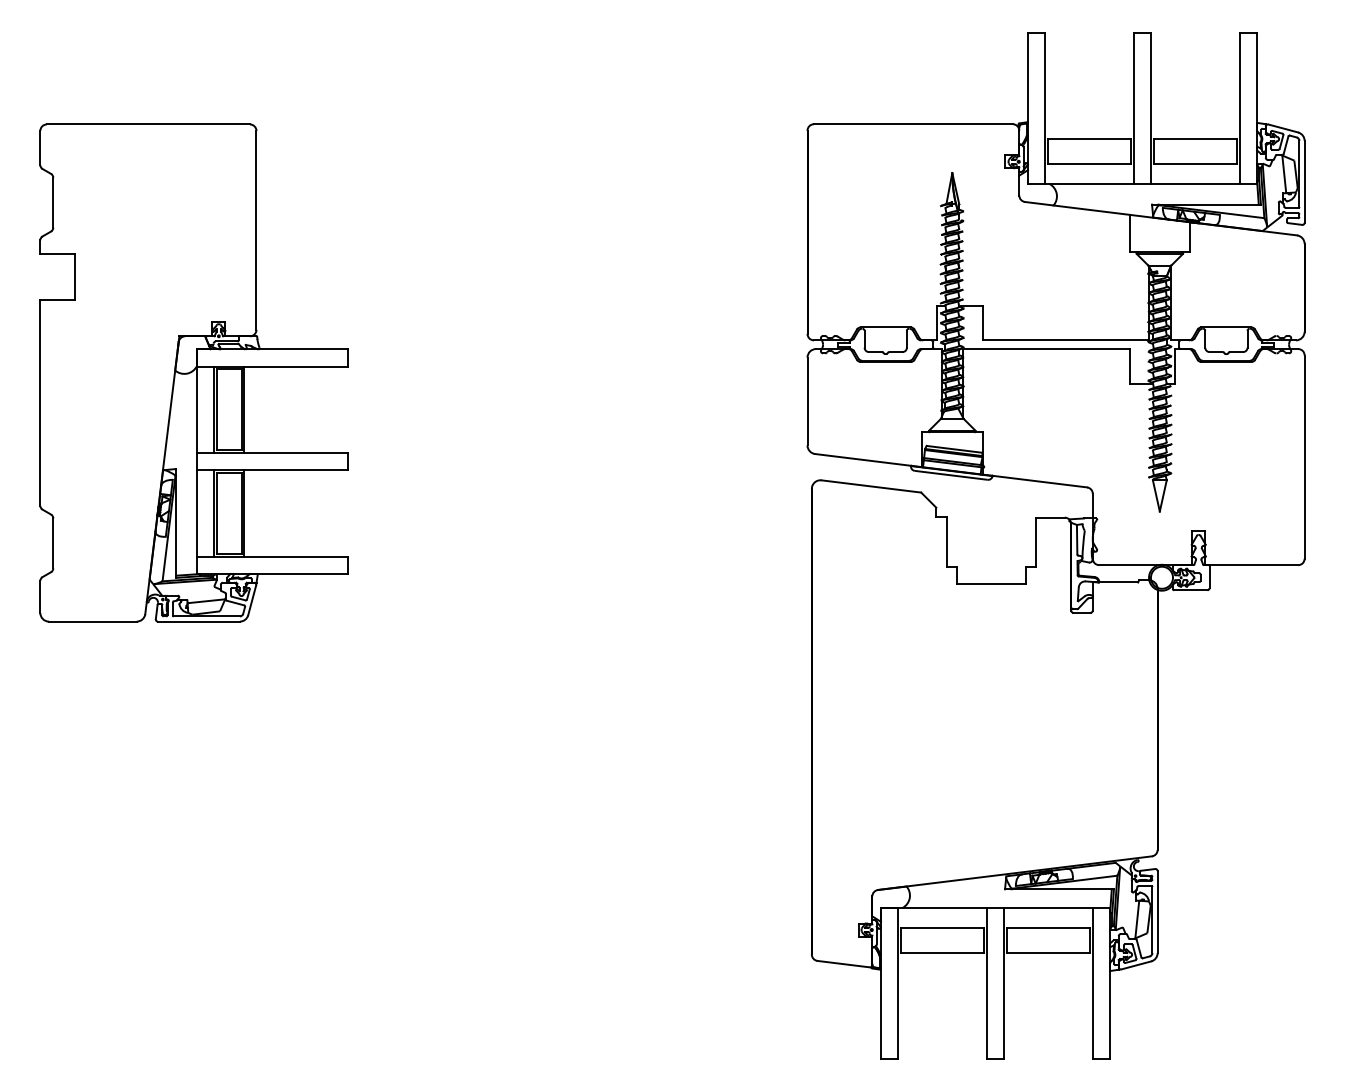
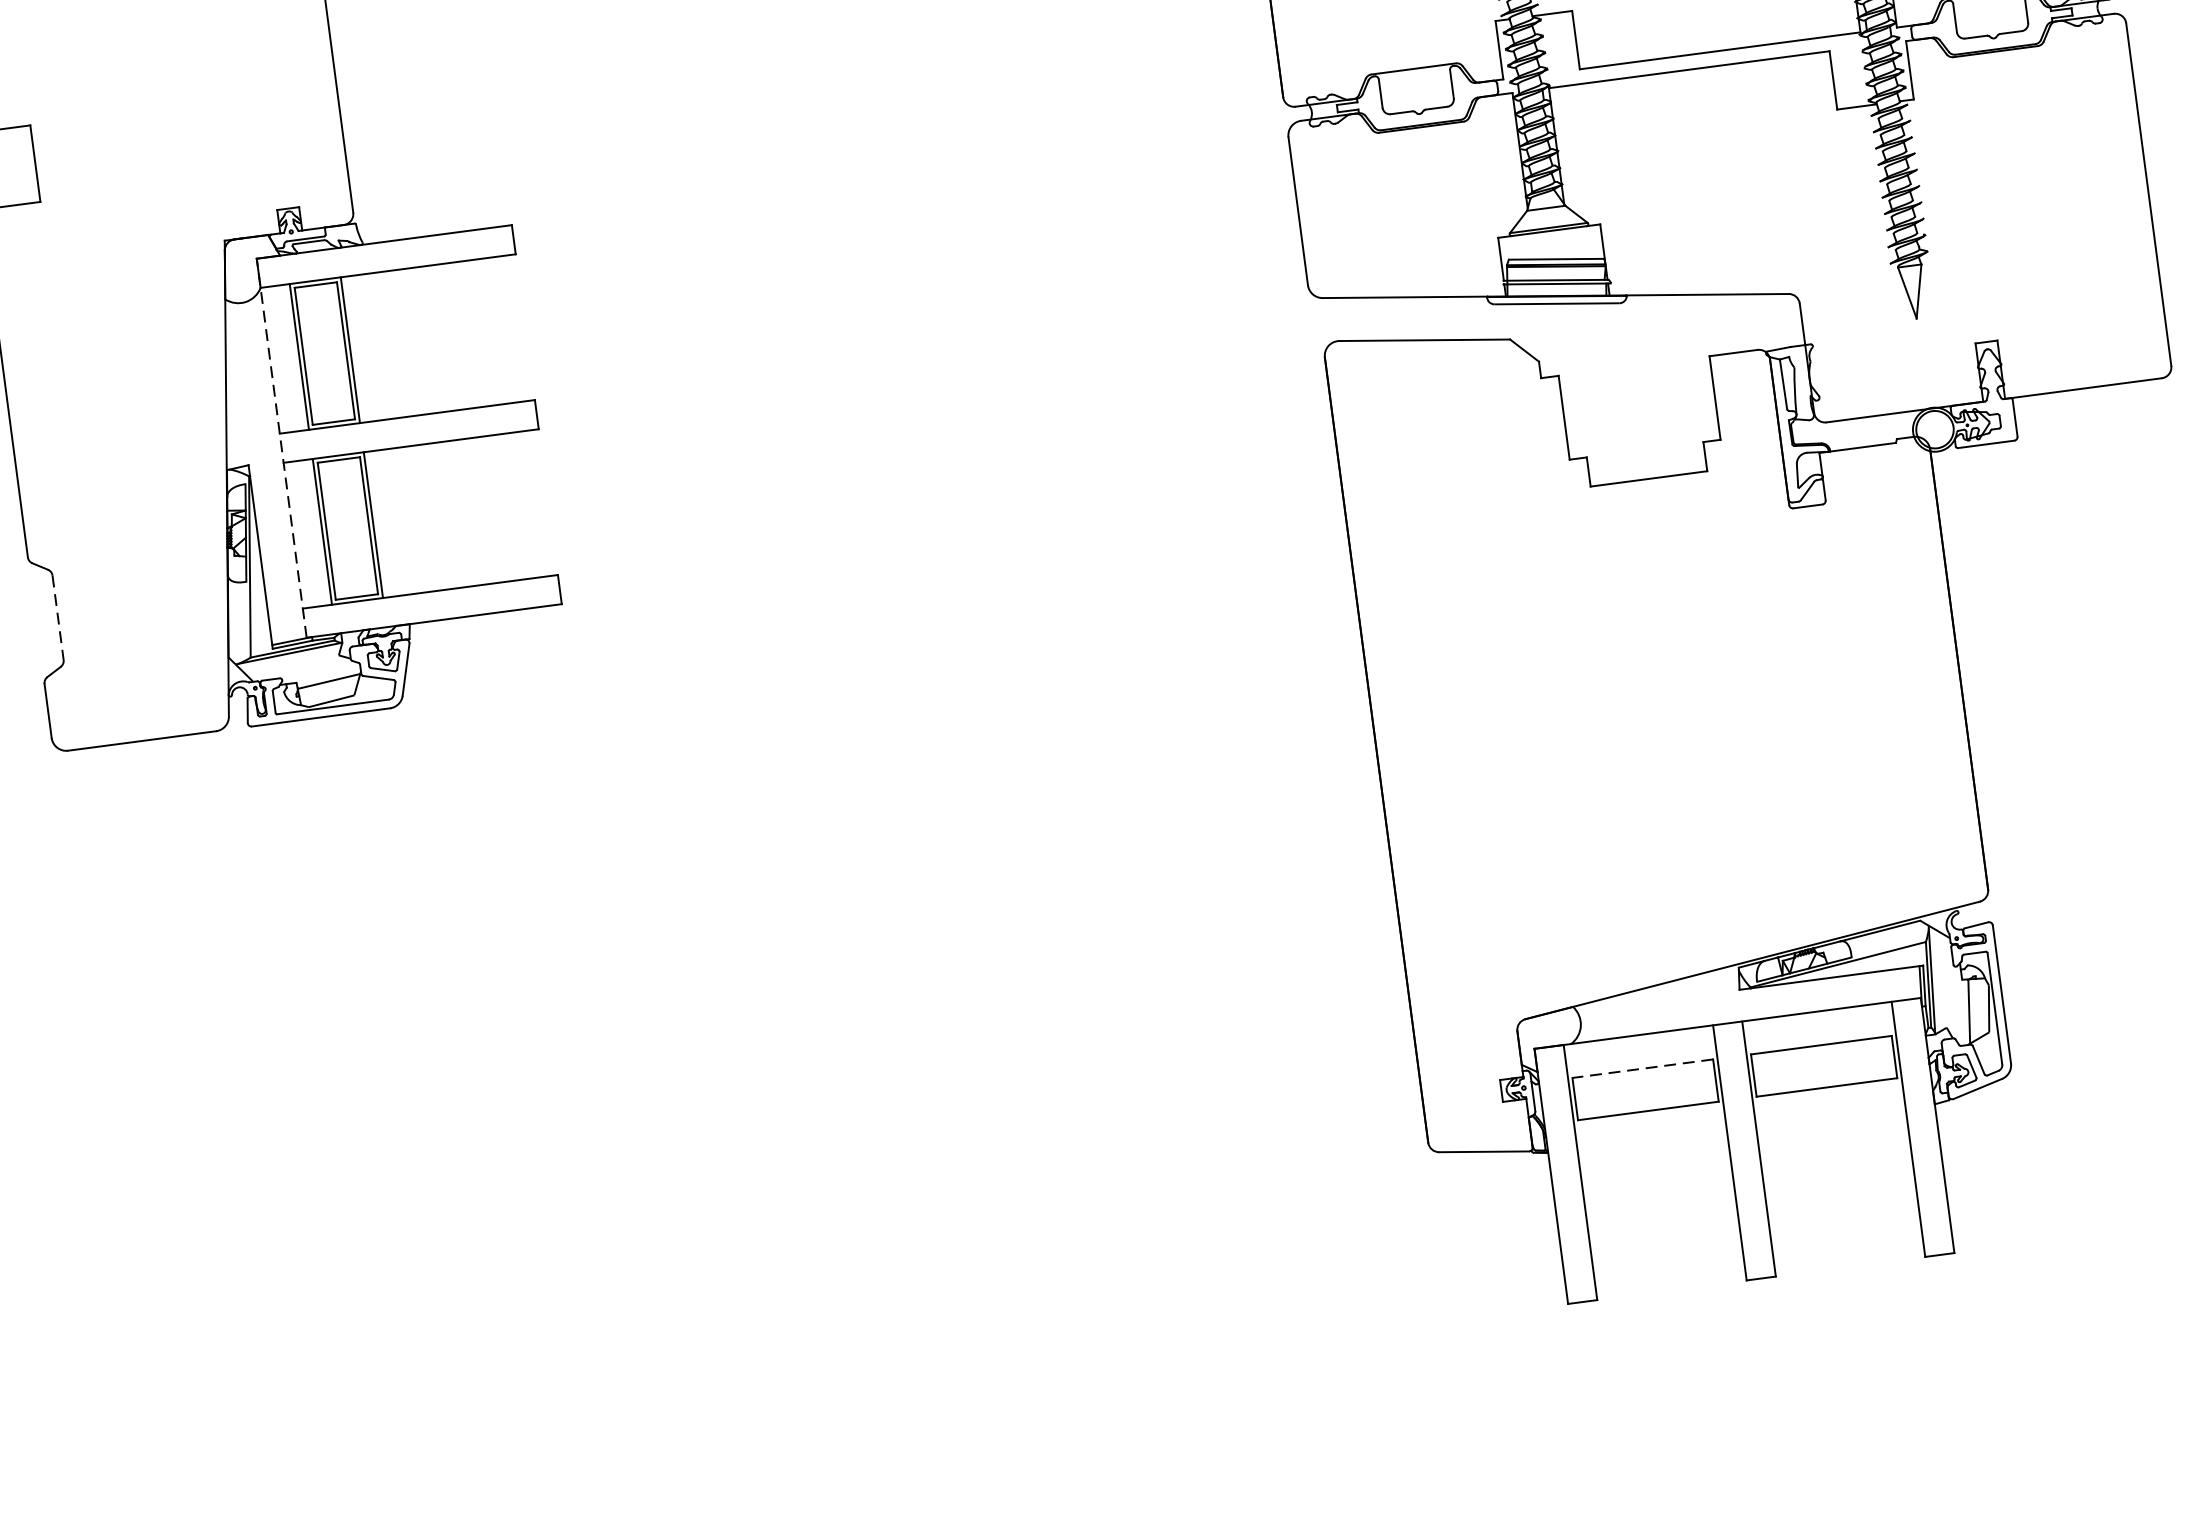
line: (196, 461) -> (281, 447), solid -> dashed
line: (53, 543) -> (58, 617), solid -> dashed
line: (942, 927) -> (1642, 1068), solid -> dashed

